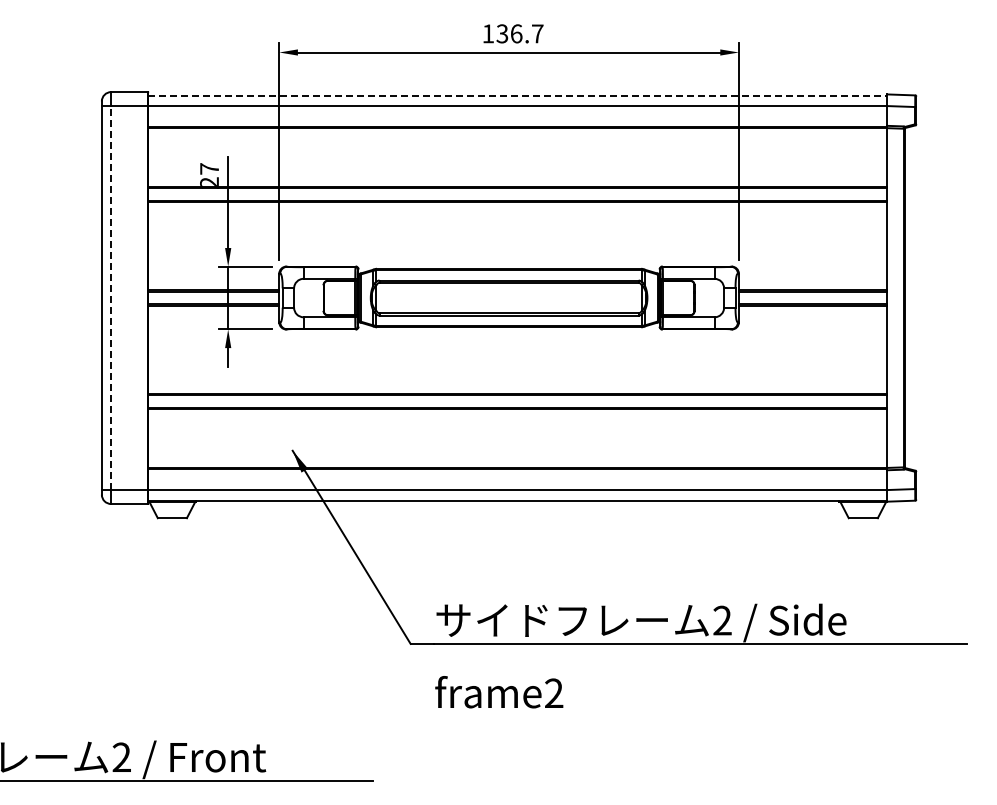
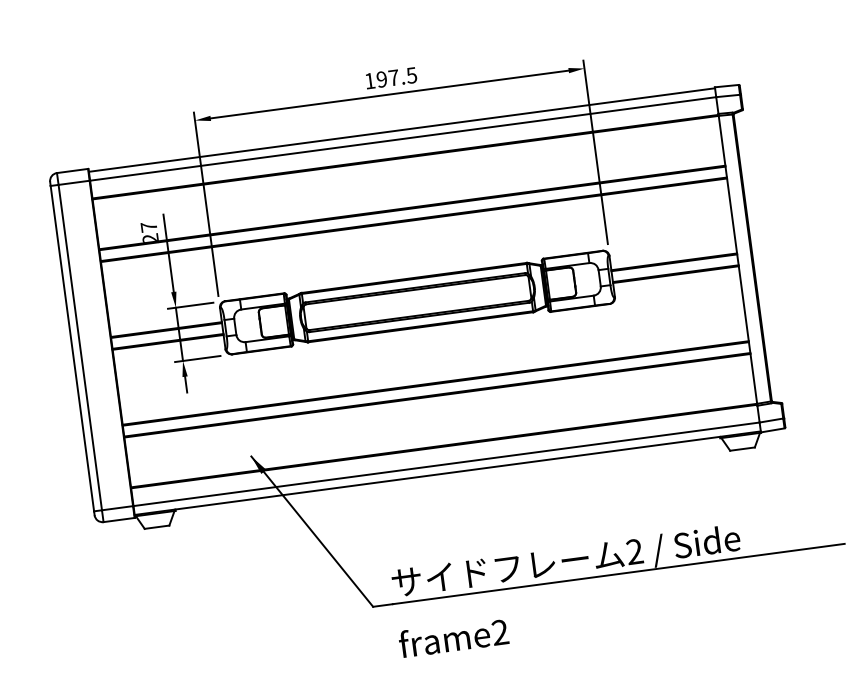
text: (519, 33) -> (396, 77), 136.7 -> 197.5
line: (518, 95) -> (402, 129), dashed -> solid
line: (111, 298) -> (80, 347), dashed -> solid

